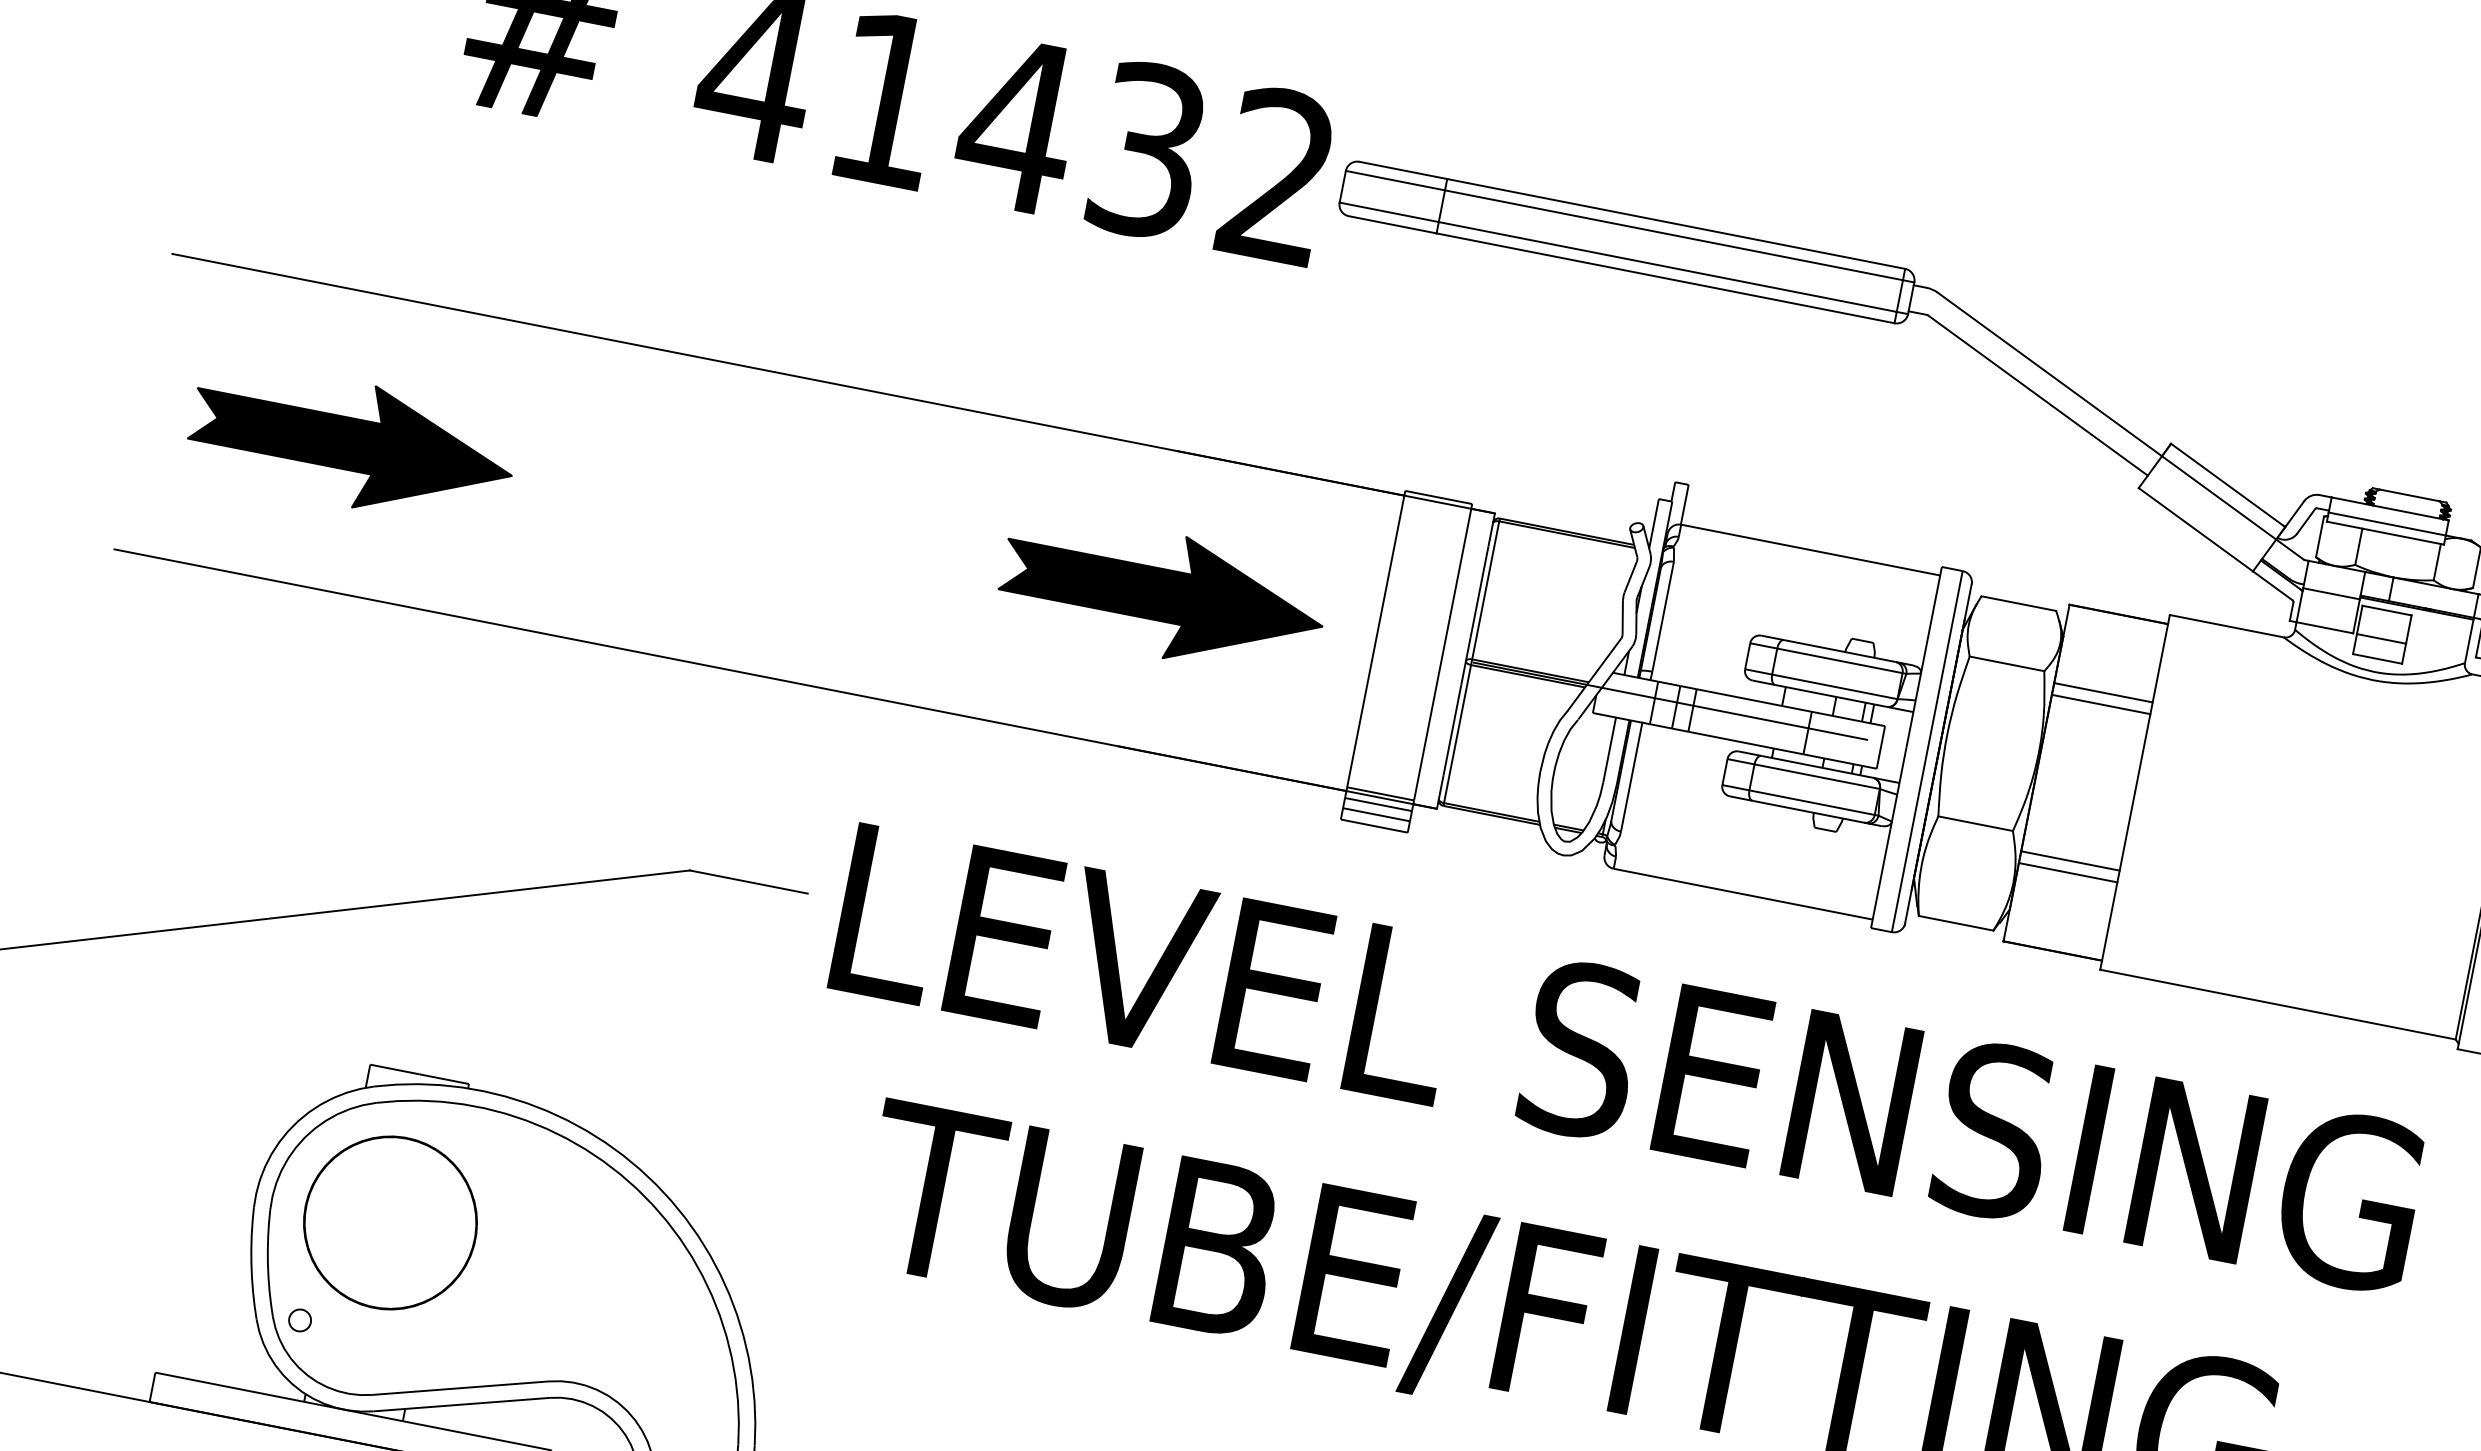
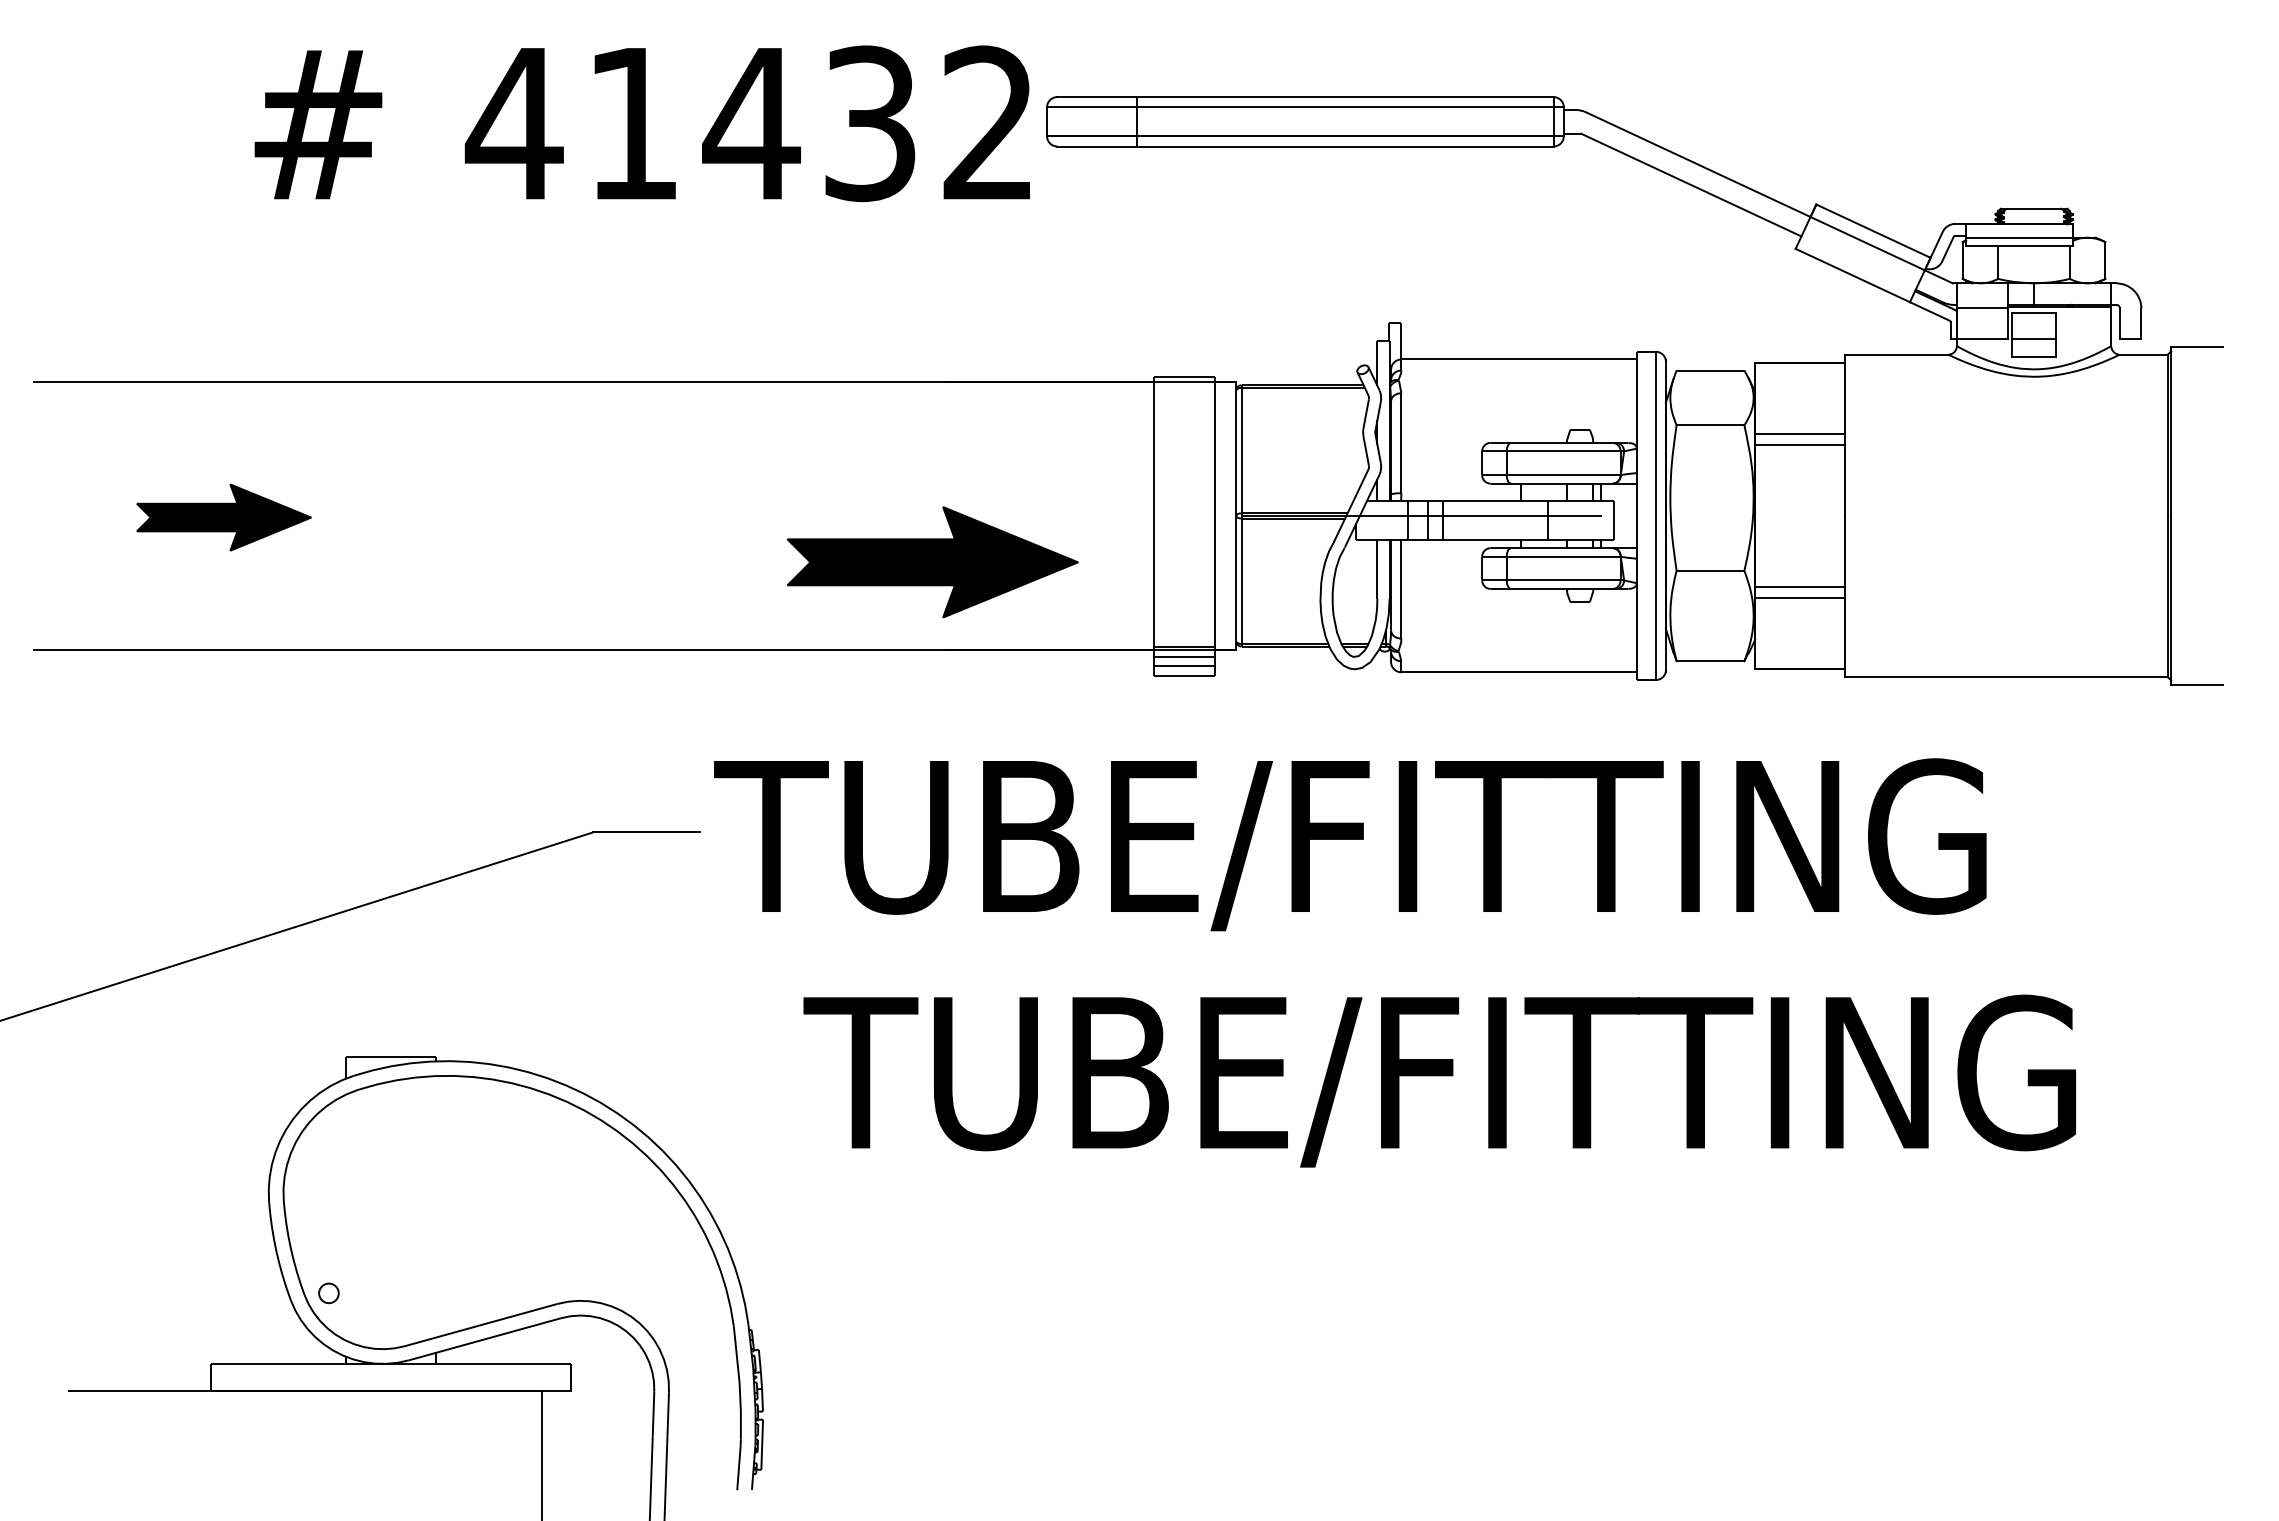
part: (351, 444) -> (223, 517), size x0.6
part: (1162, 595) -> (932, 562), moved
text: (1616, 1065) -> (1437, 844), LEVEL SENSING -> TUBE/FITTING
part: (390, 1222) -> (391, 1192), removed

